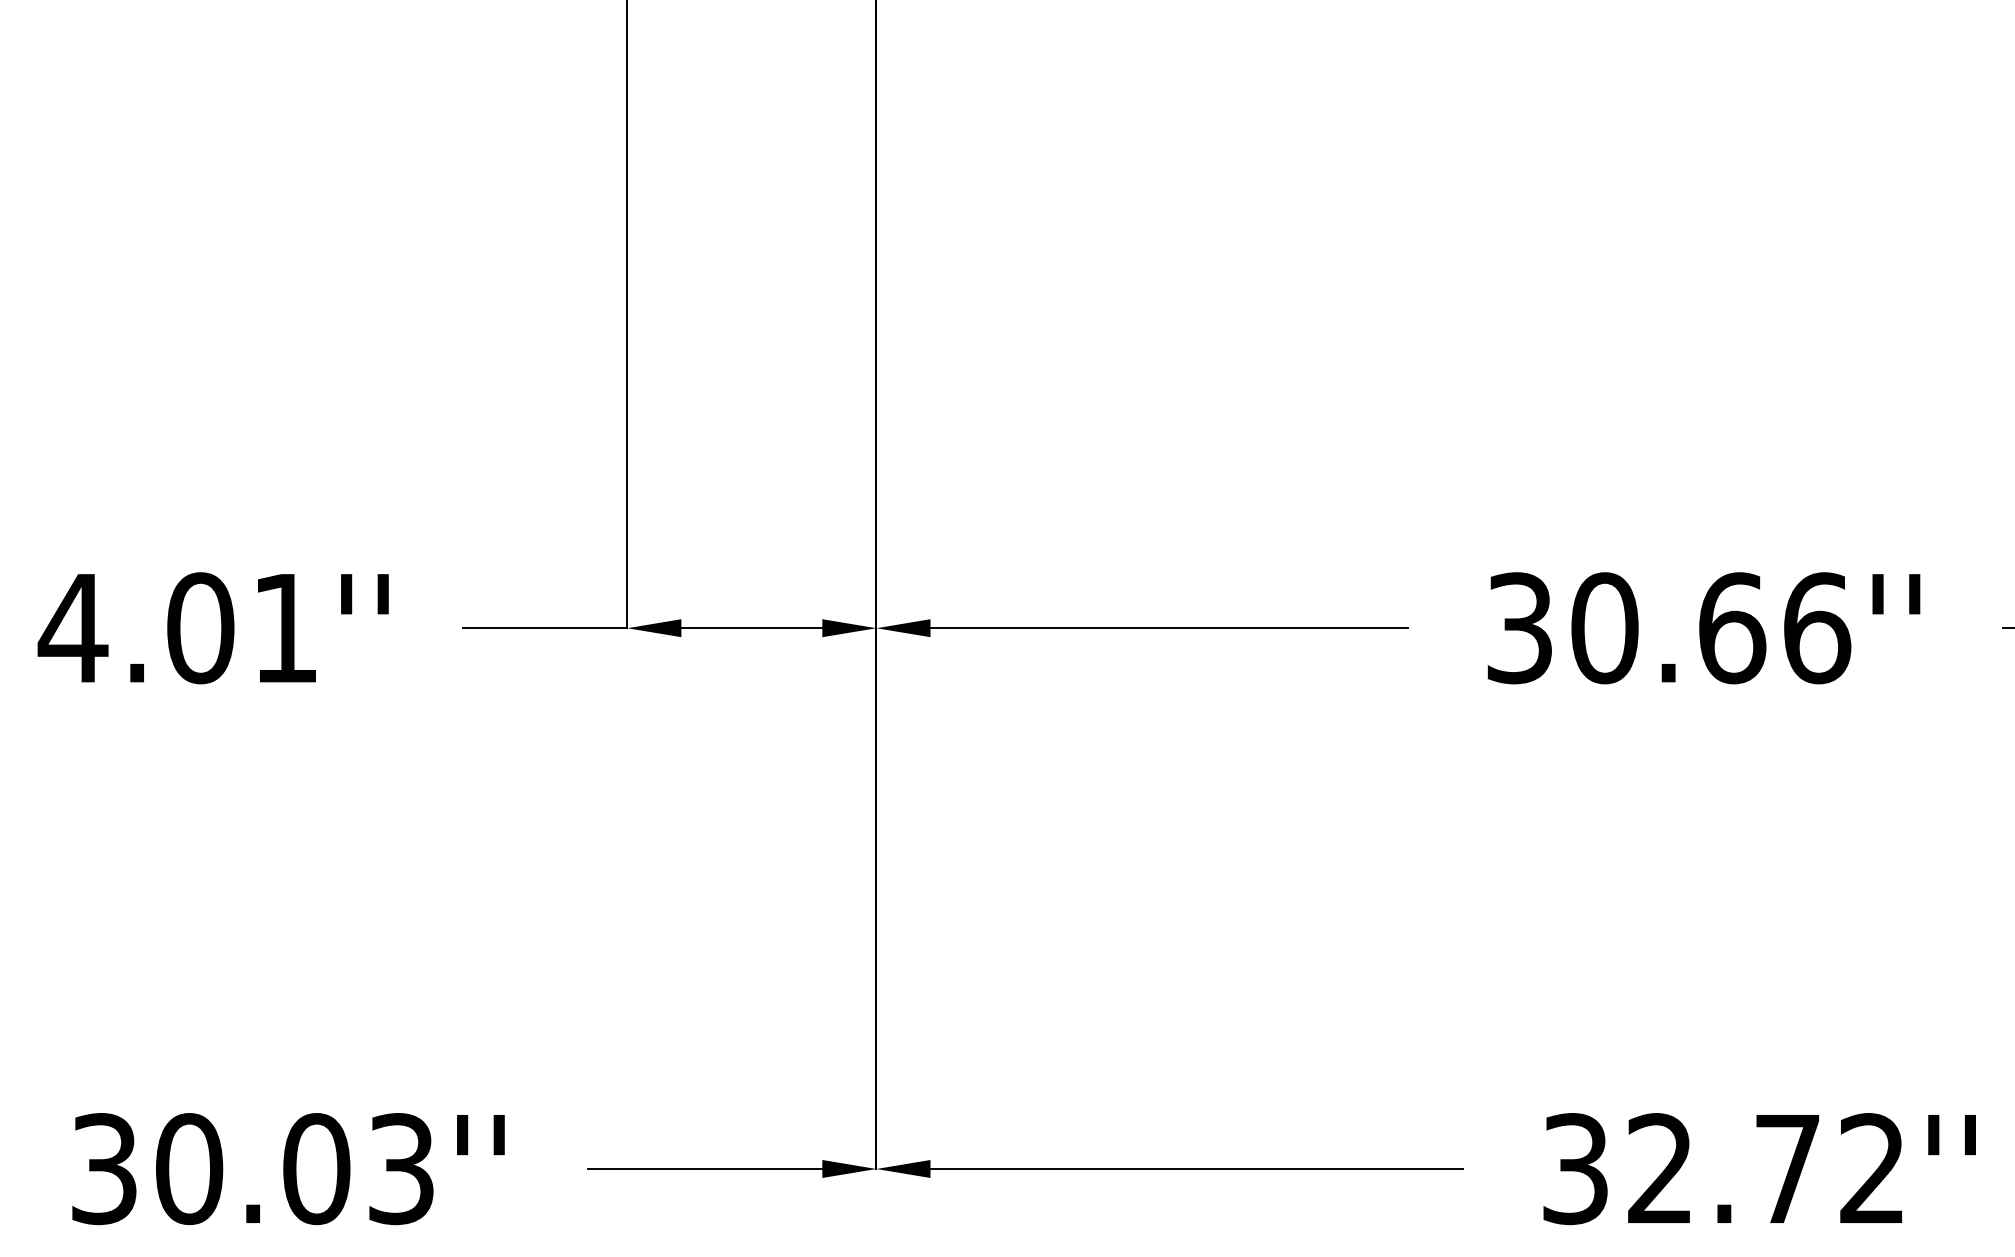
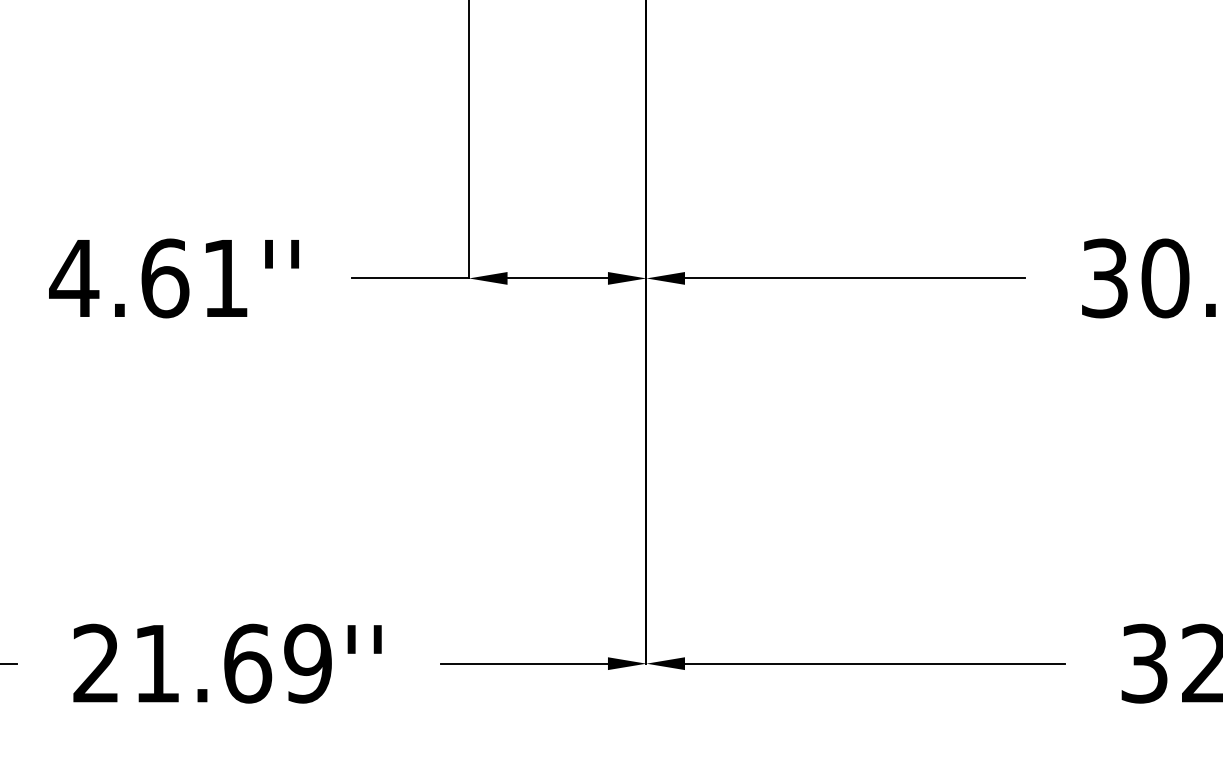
text: (200, 628) -> (164, 278), 4.01'' -> 4.61''
text: (253, 1169) -> (202, 664), 30.03'' -> 21.69''

